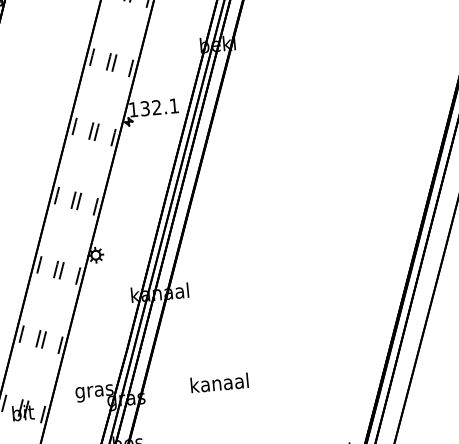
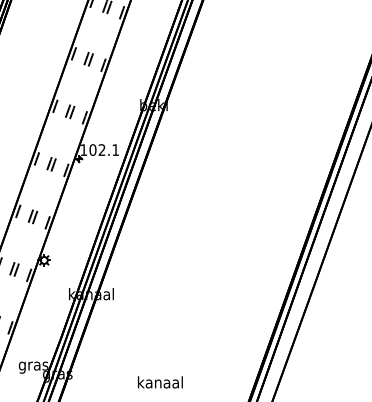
text: (144, 107) -> (92, 149), 132.1 -> 102.1
text: (219, 383) -> (160, 382), moved

